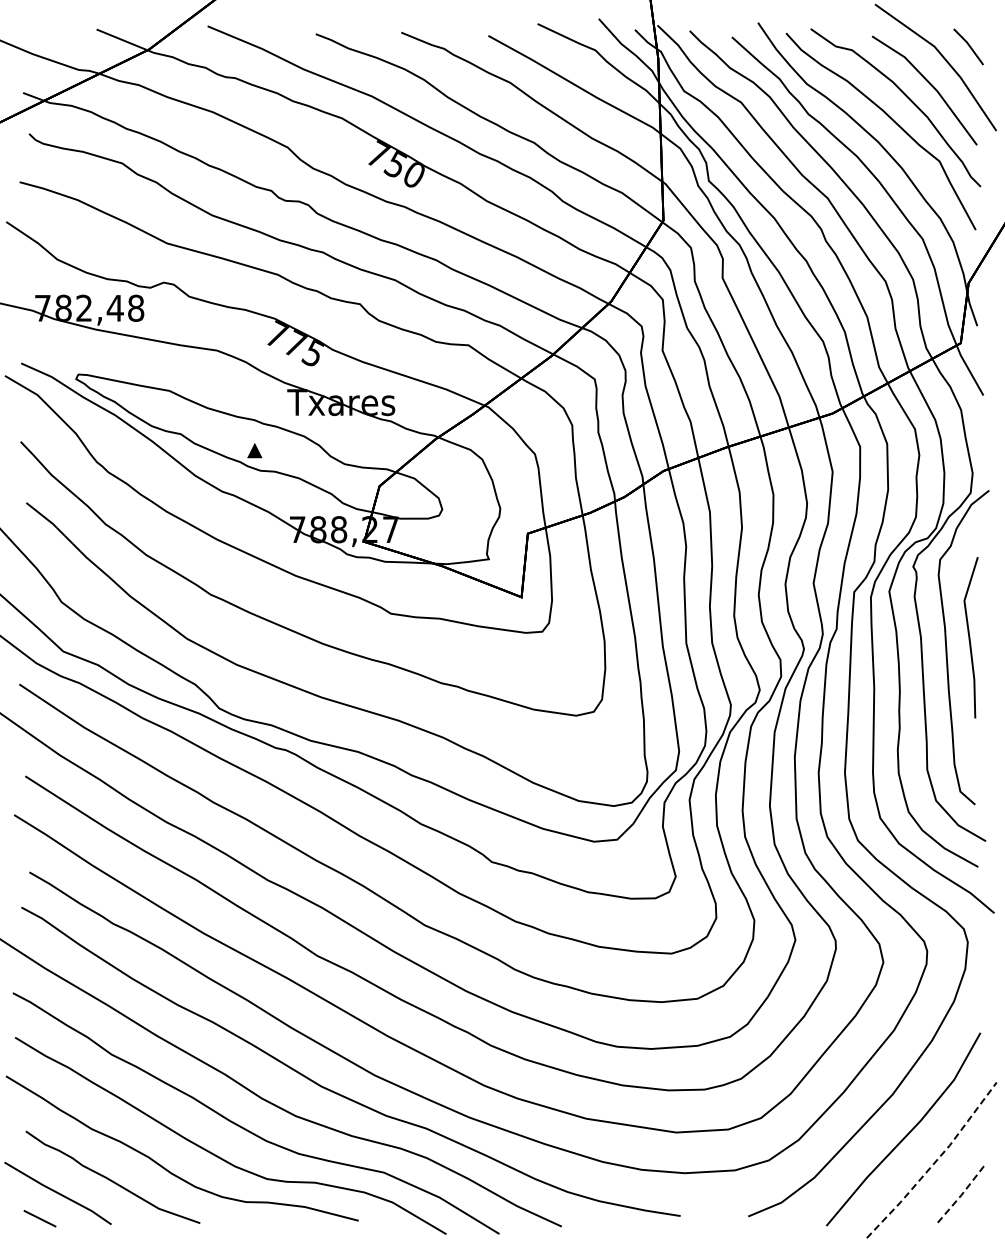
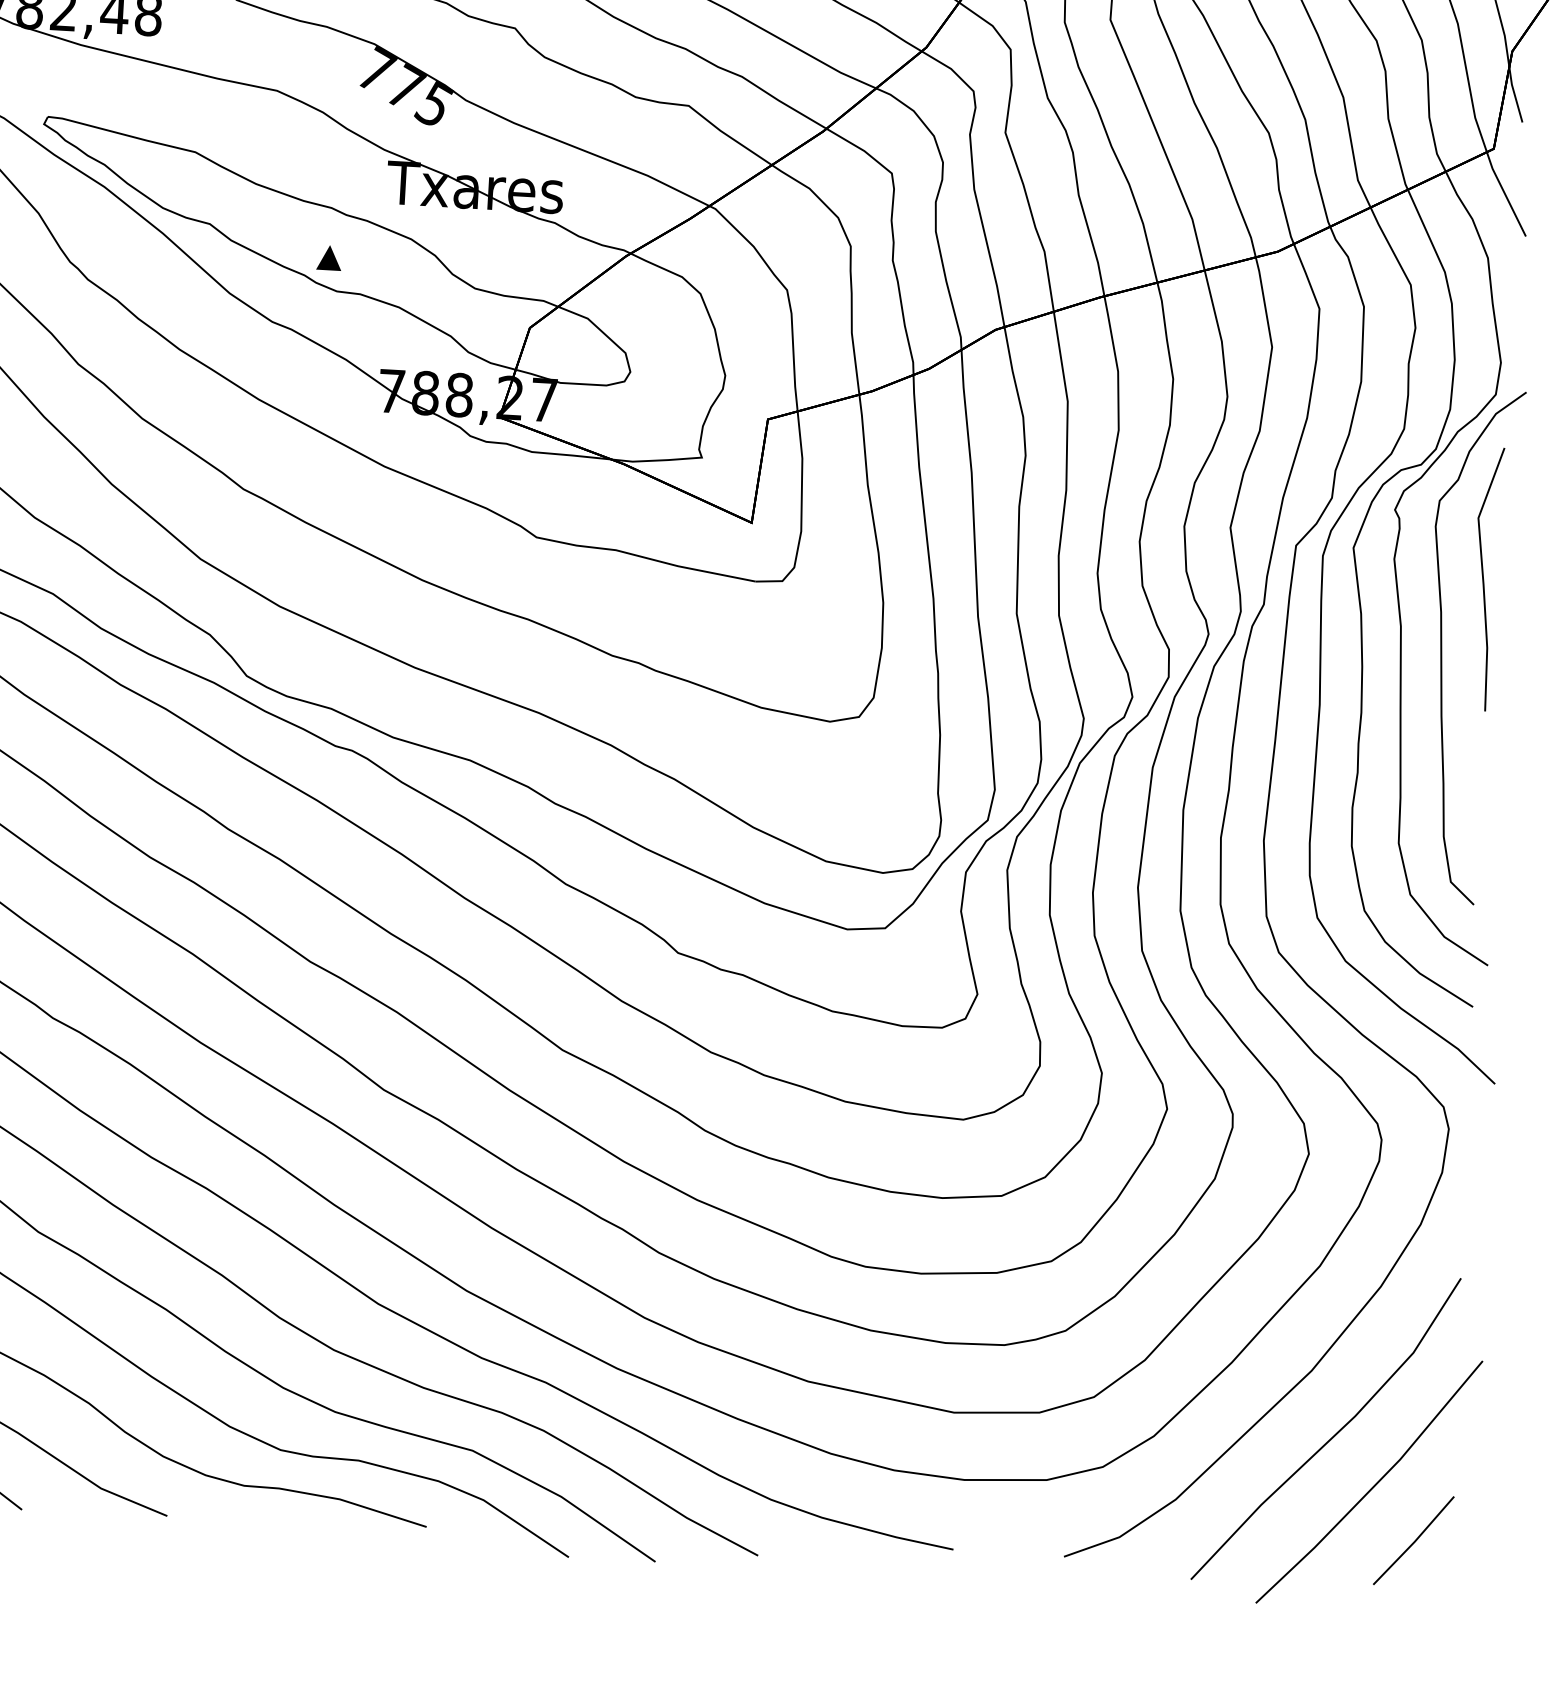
line: (970, 637) -> (1484, 578), moved
line: (934, 1162) -> (1373, 1485), dashed -> solid
line: (961, 1195) -> (1414, 1542), dashed -> solid

